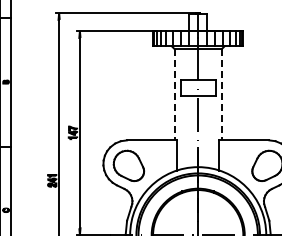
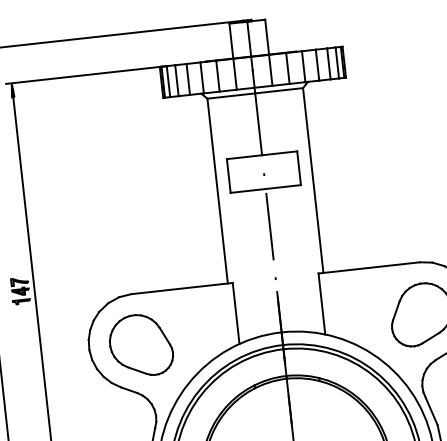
line: (174, 94) -> (217, 190), dashed -> solid
line: (221, 94) -> (312, 180), dashed -> solid

